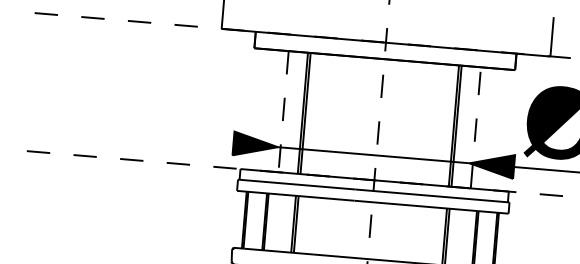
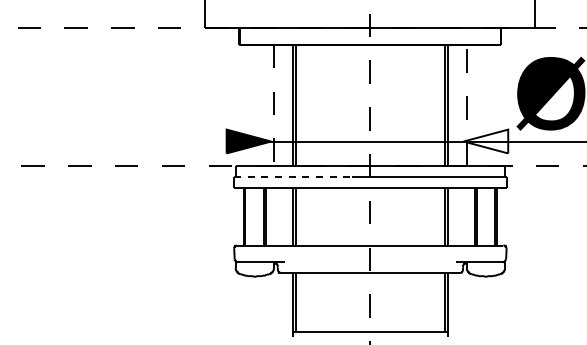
fill: (491, 165) -> (485, 141), removed
line: (297, 184) -> (293, 177), solid -> dashed

